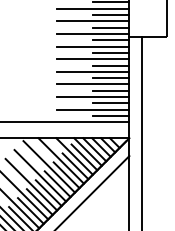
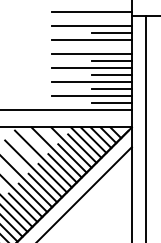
line: (110, 27) -> (111, 5), removed
line: (110, 40) -> (111, 19), removed
line: (110, 65) -> (111, 47), removed

